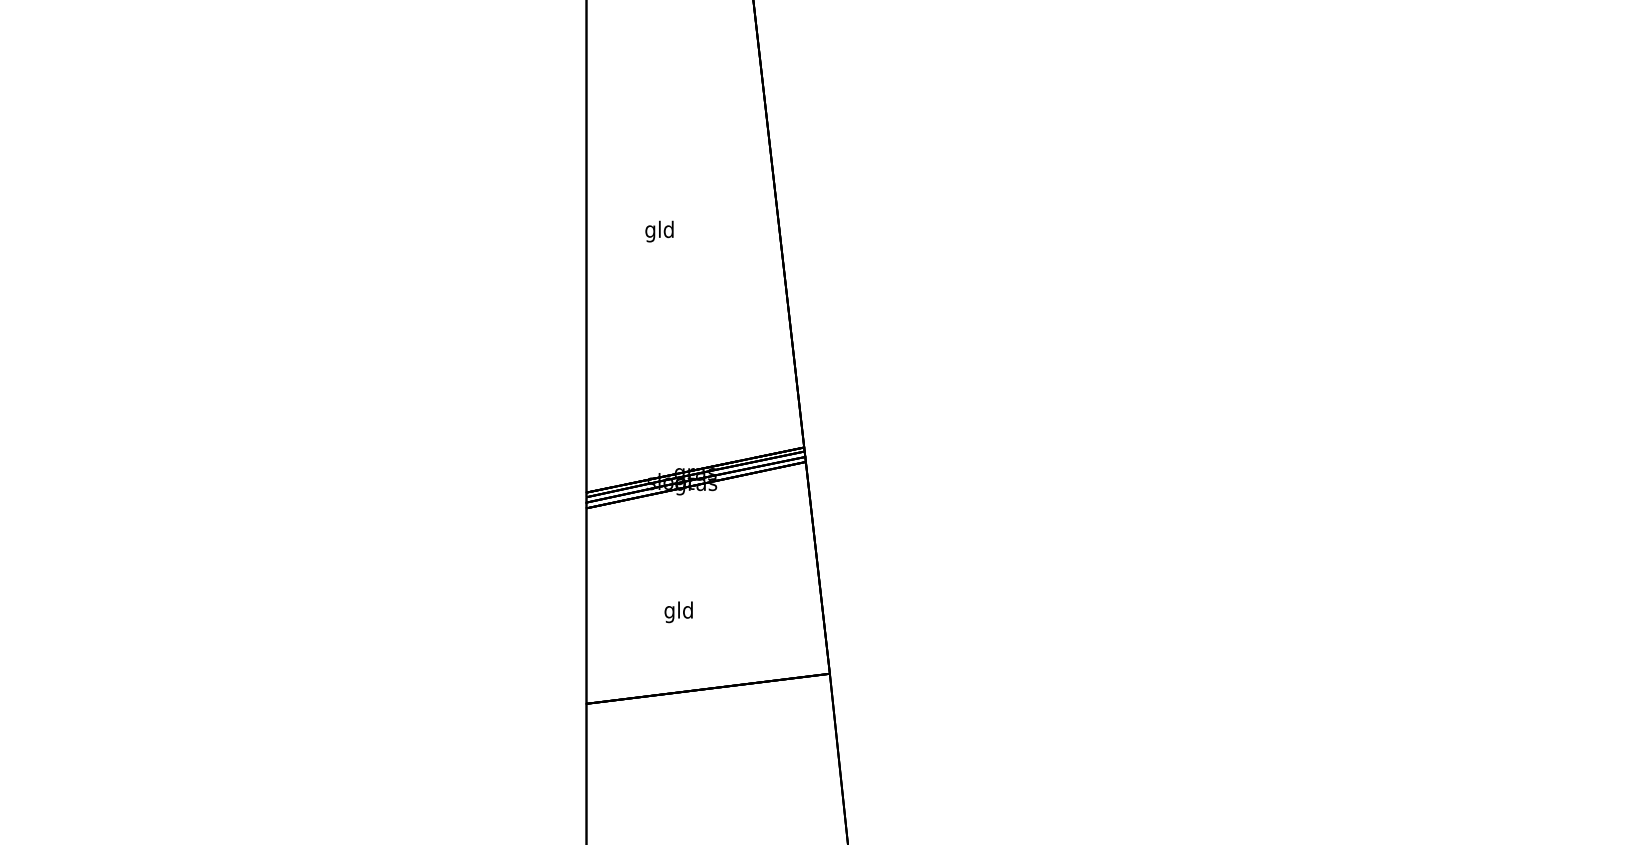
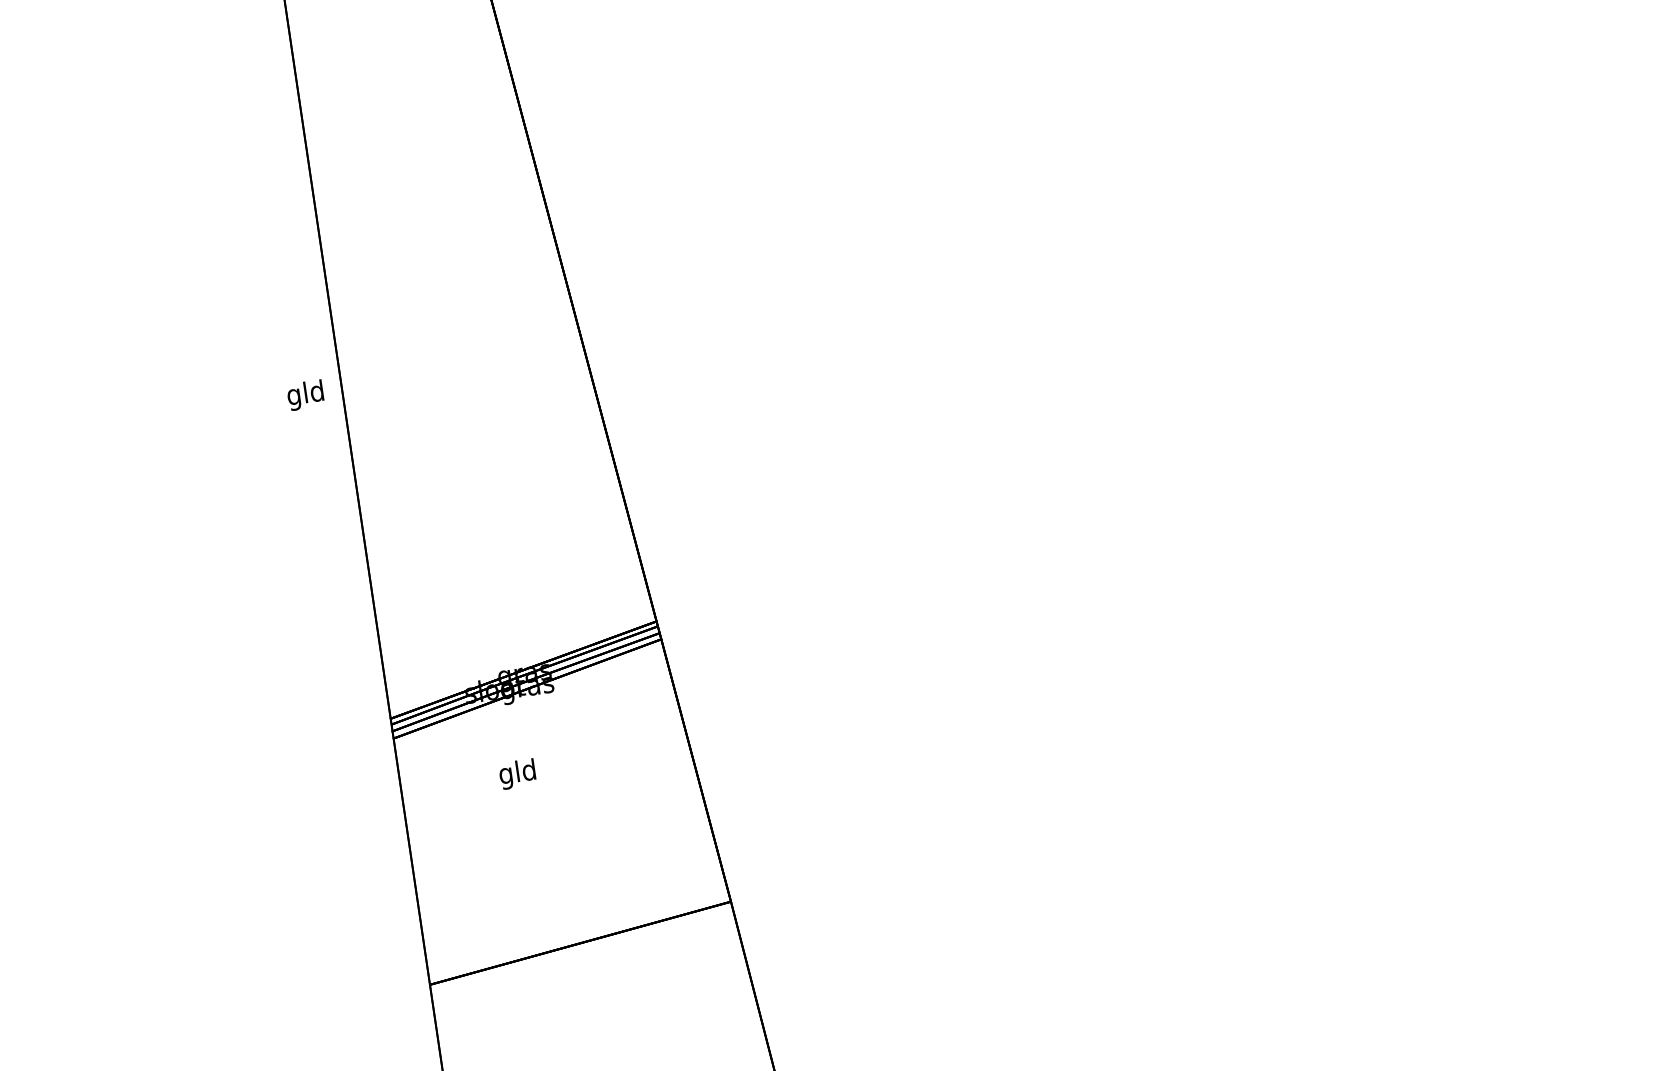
text: (659, 231) -> (305, 395), moved
text: (678, 612) -> (517, 774), moved

